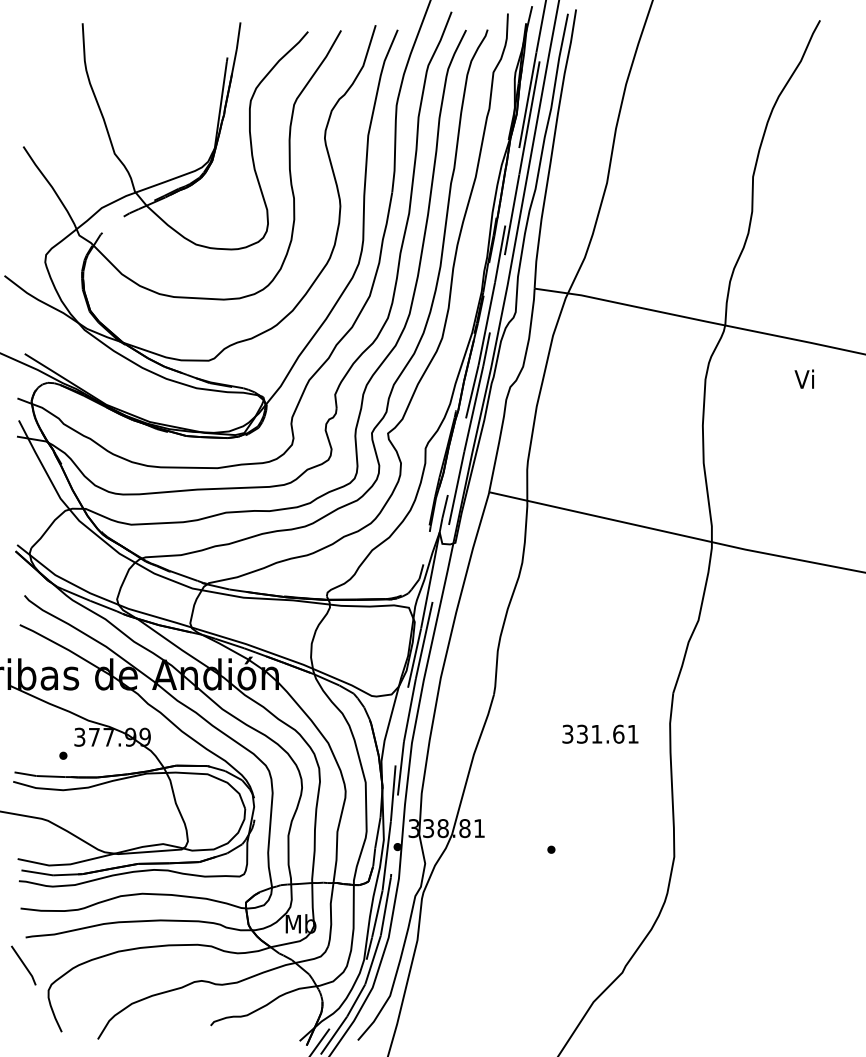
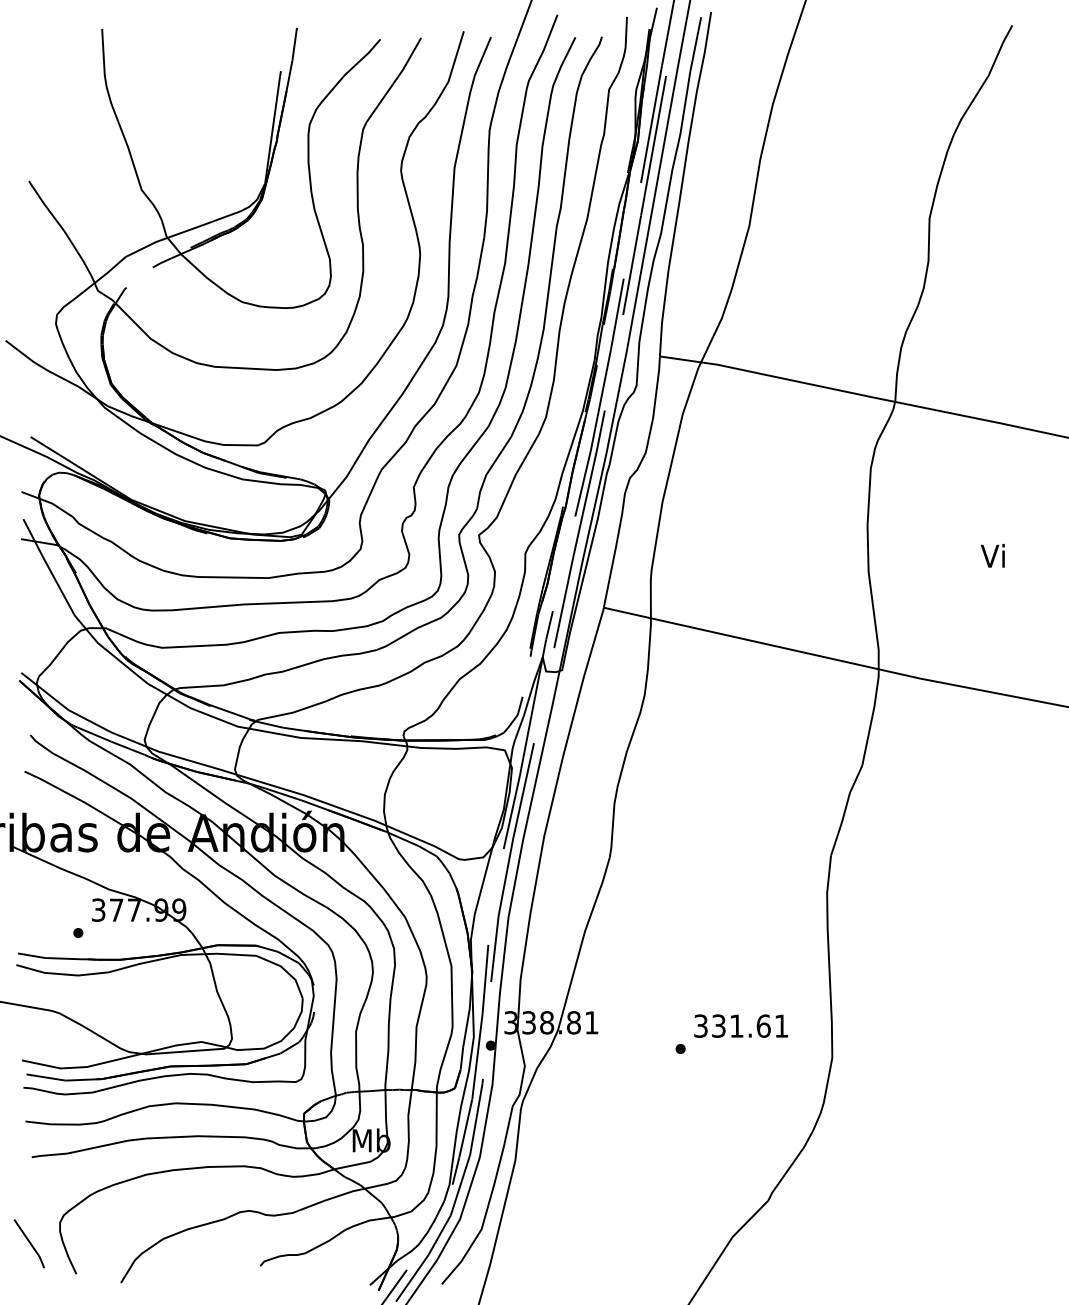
text: (803, 378) -> (991, 554), moved
text: (600, 733) -> (741, 1025), moved
line: (23, 965) -> (29, 1243), moved

